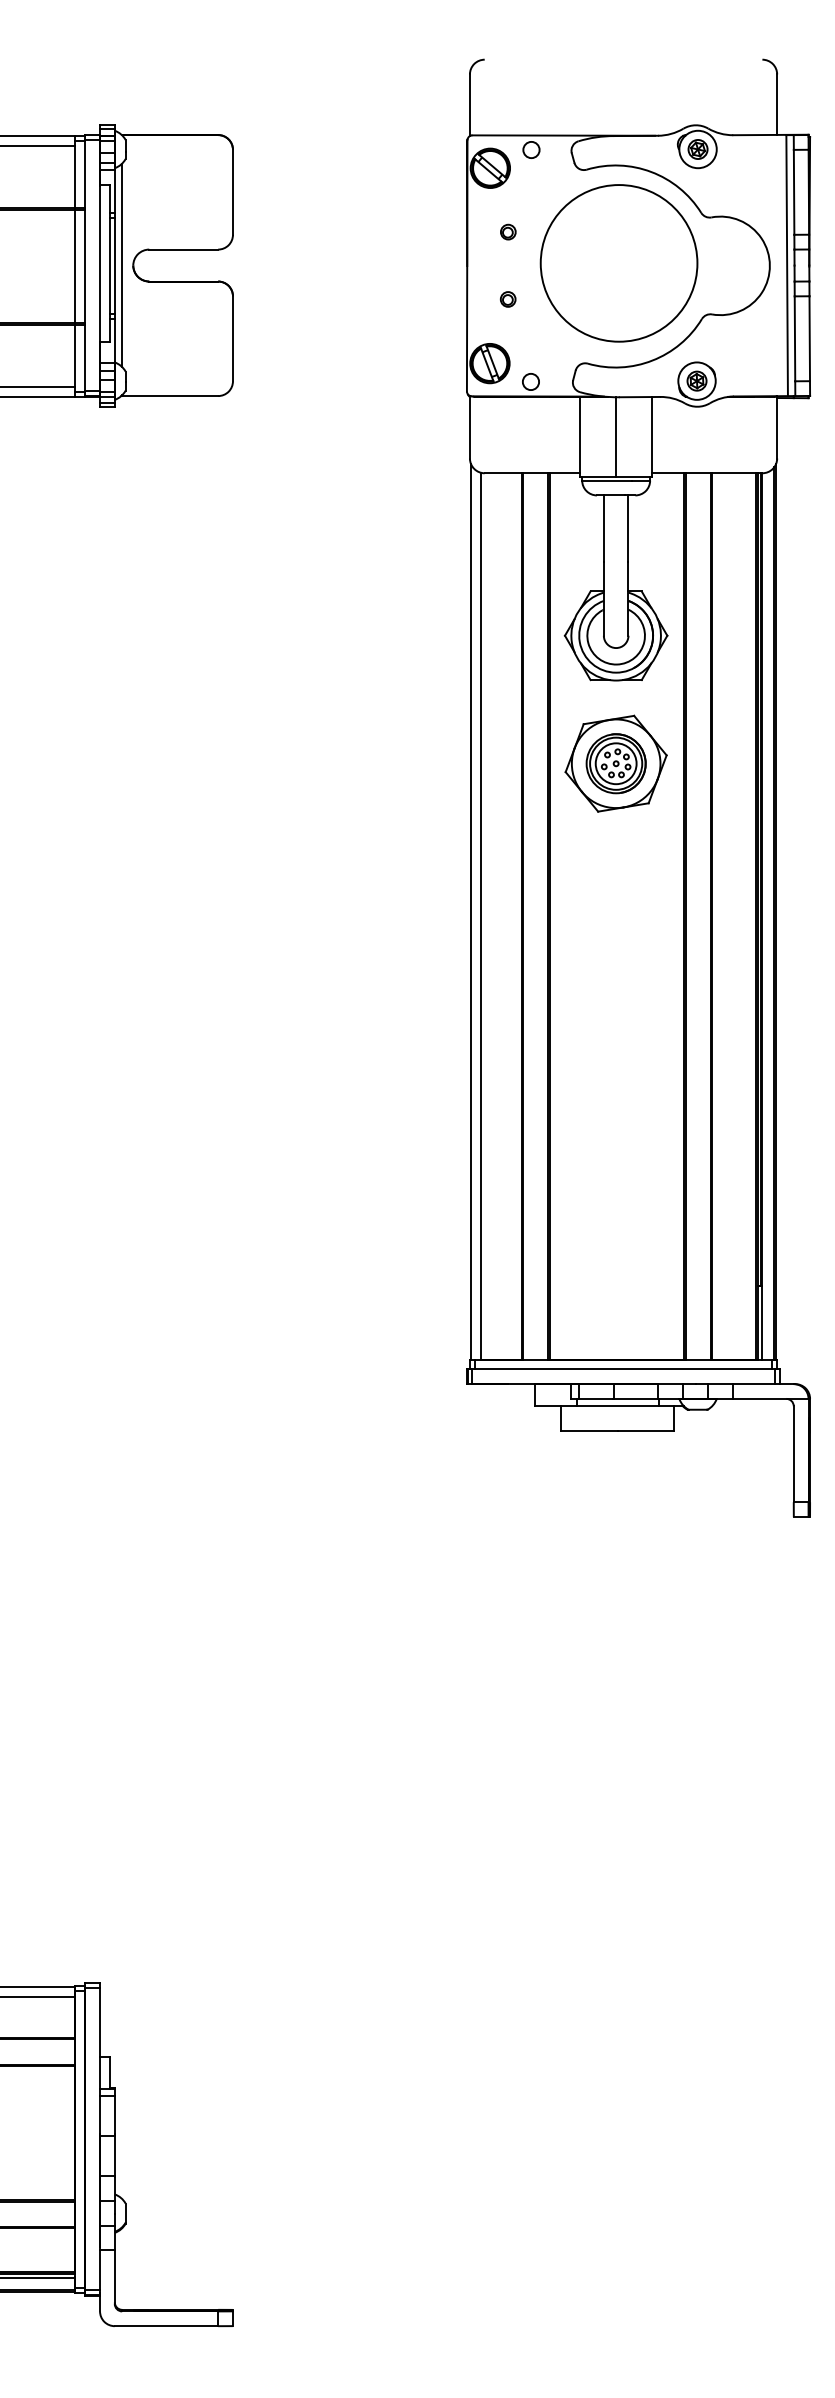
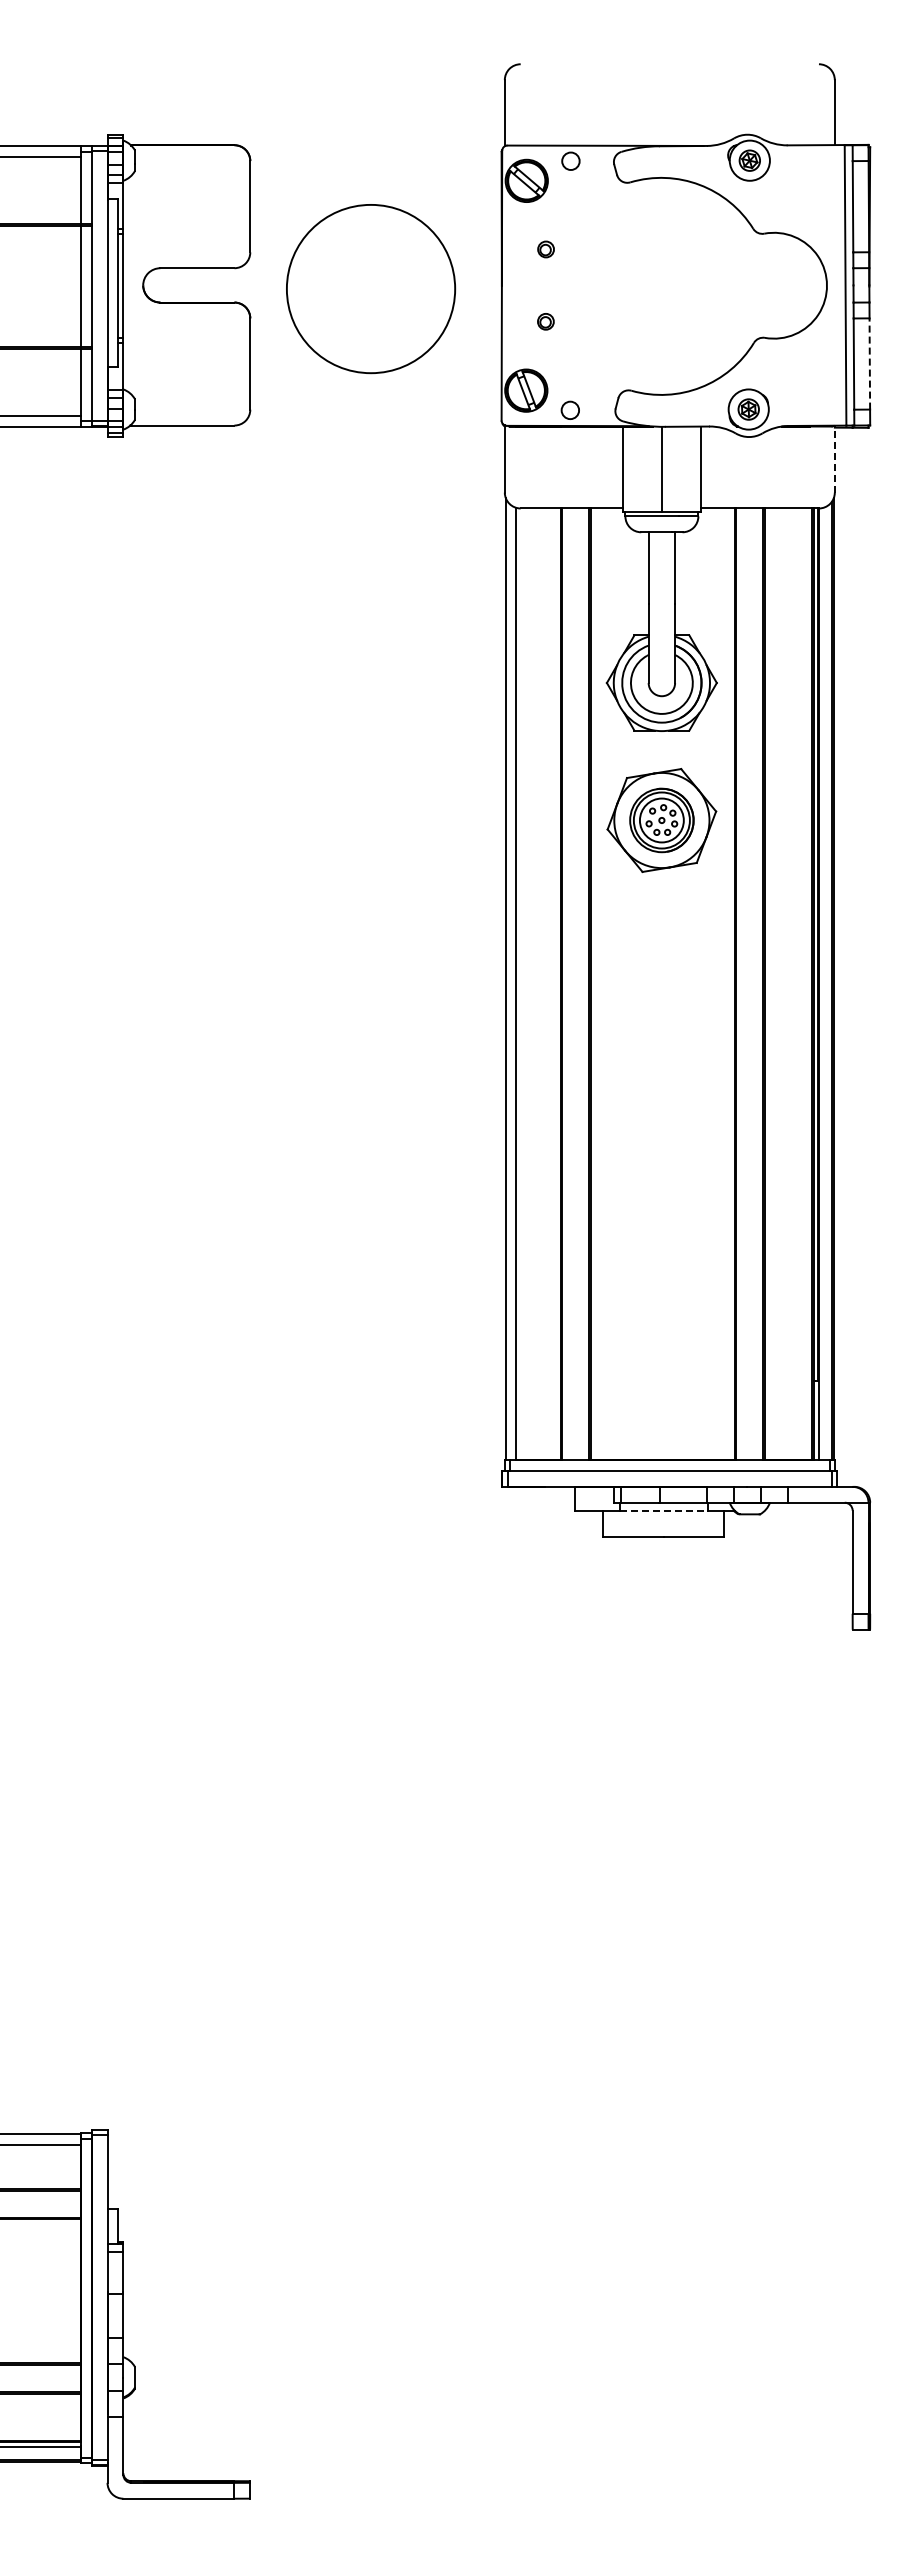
circle: (619, 263) -> (371, 289), moved
line: (122, 264) -> (131, 284), removed
line: (809, 338) -> (869, 363), solid -> dashed
line: (776, 426) -> (834, 458), solid -> dashed
line: (618, 1406) -> (664, 1510), solid -> dashed

